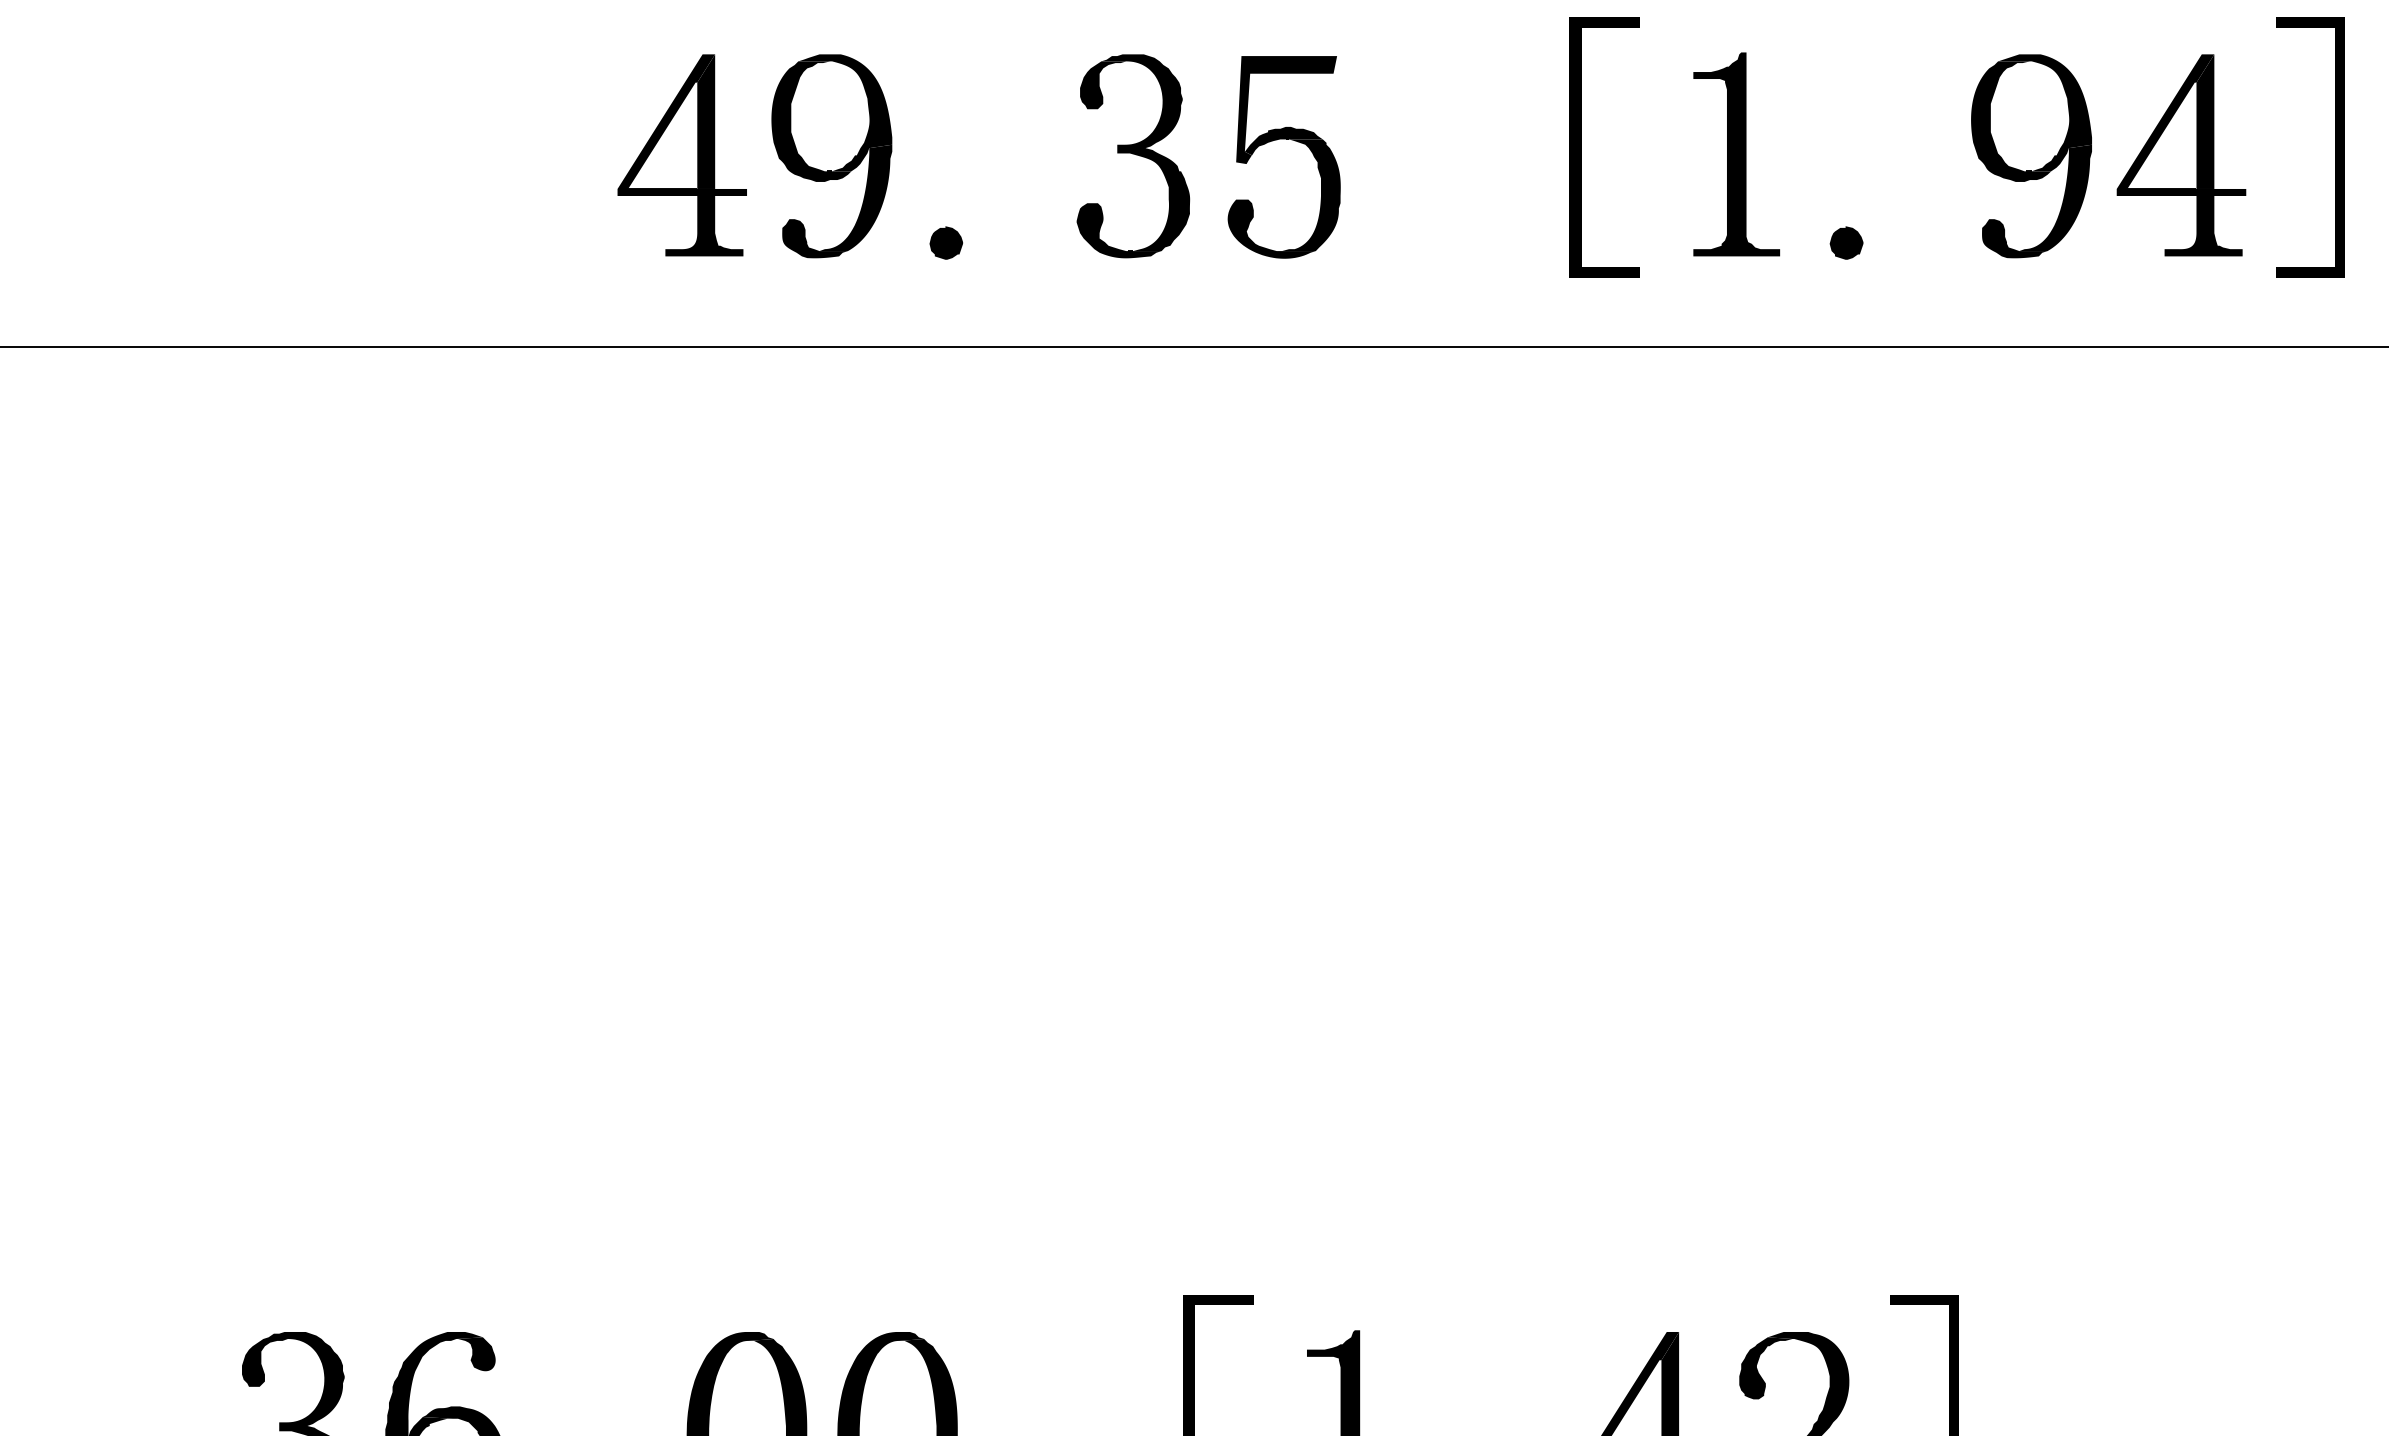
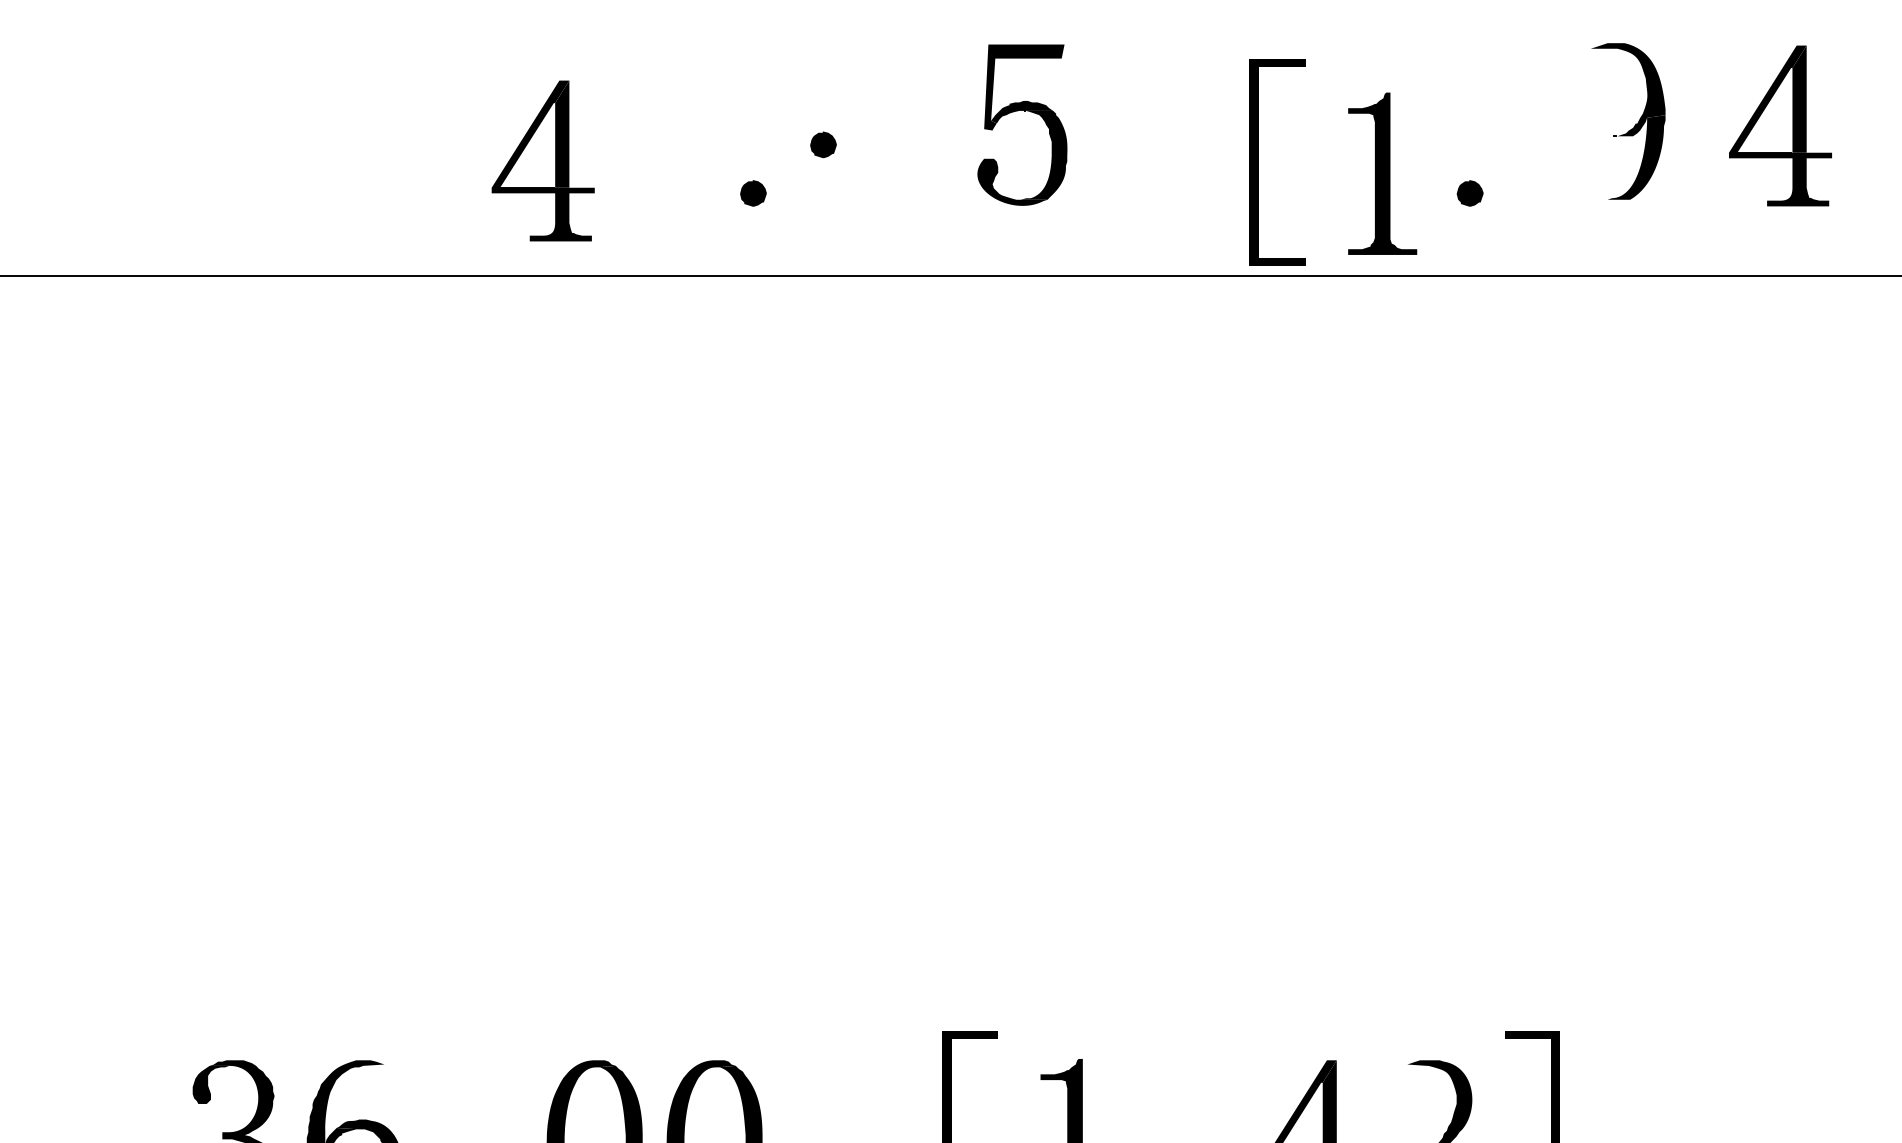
fill: (2011, 121) -> (1601, 96), removed
part: (1581, 147) -> (1259, 162), moved
fill: (2310, 147) -> (1839, 117), removed
part: (1736, 154) -> (1382, 173), moved
part: (681, 155) -> (542, 161), moved
part: (2181, 155) -> (1780, 126), moved
part: (831, 156) -> (662, 124), removed
part: (1133, 156) -> (902, 124), removed
part: (1033, 181) -> (822, 144), added
fill: (2014, 238) -> (1603, 189), removed
fill: (475, 1354) -> (378, 1078), removed
fill: (1765, 1368) -> (1405, 1089), removed

